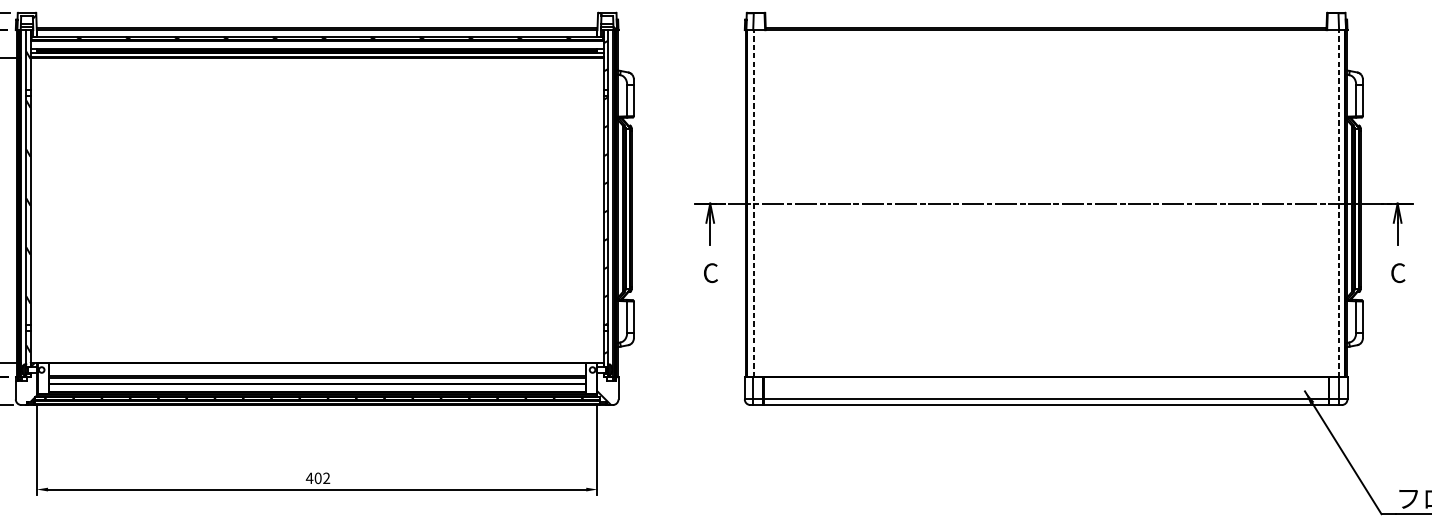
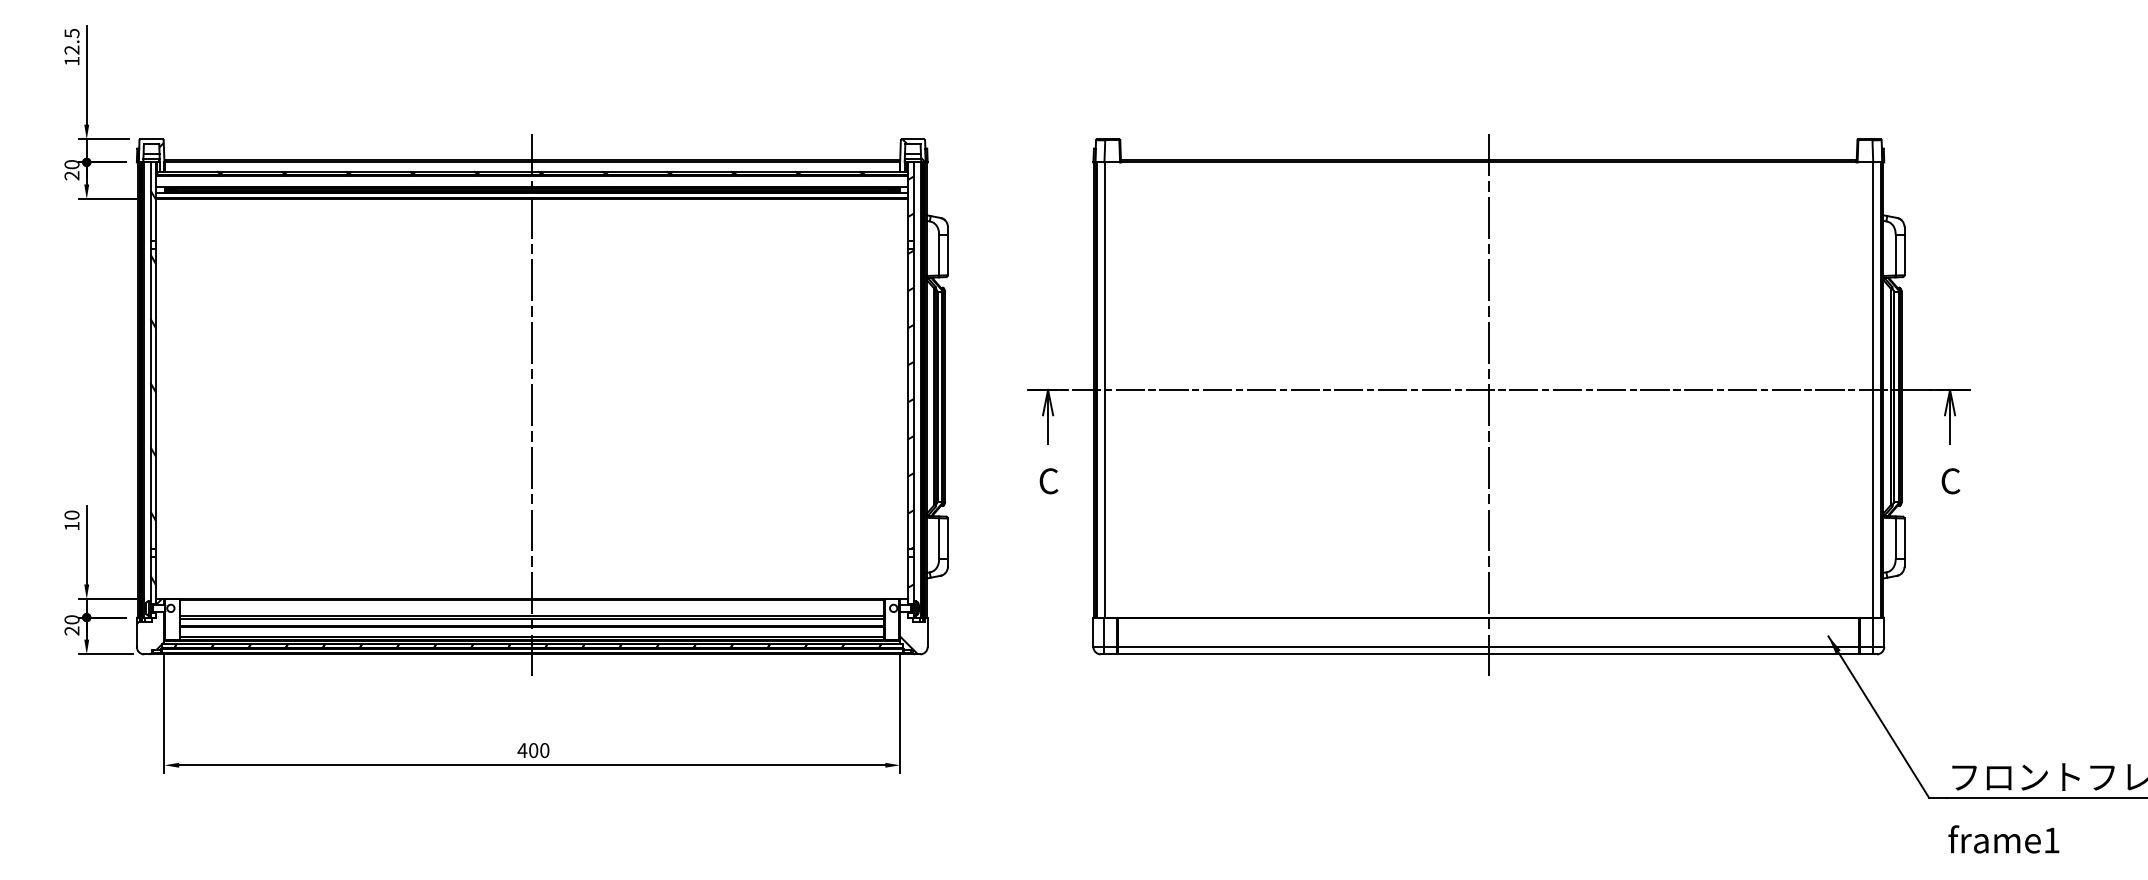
line: (753, 203) -> (1104, 390), dashed -> solid
line: (1338, 203) -> (1872, 390), dashed -> solid
line: (317, 216) -> (532, 406), added
line: (1045, 216) -> (1488, 406), added
text: (326, 478) -> (544, 750), 402 -> 400

